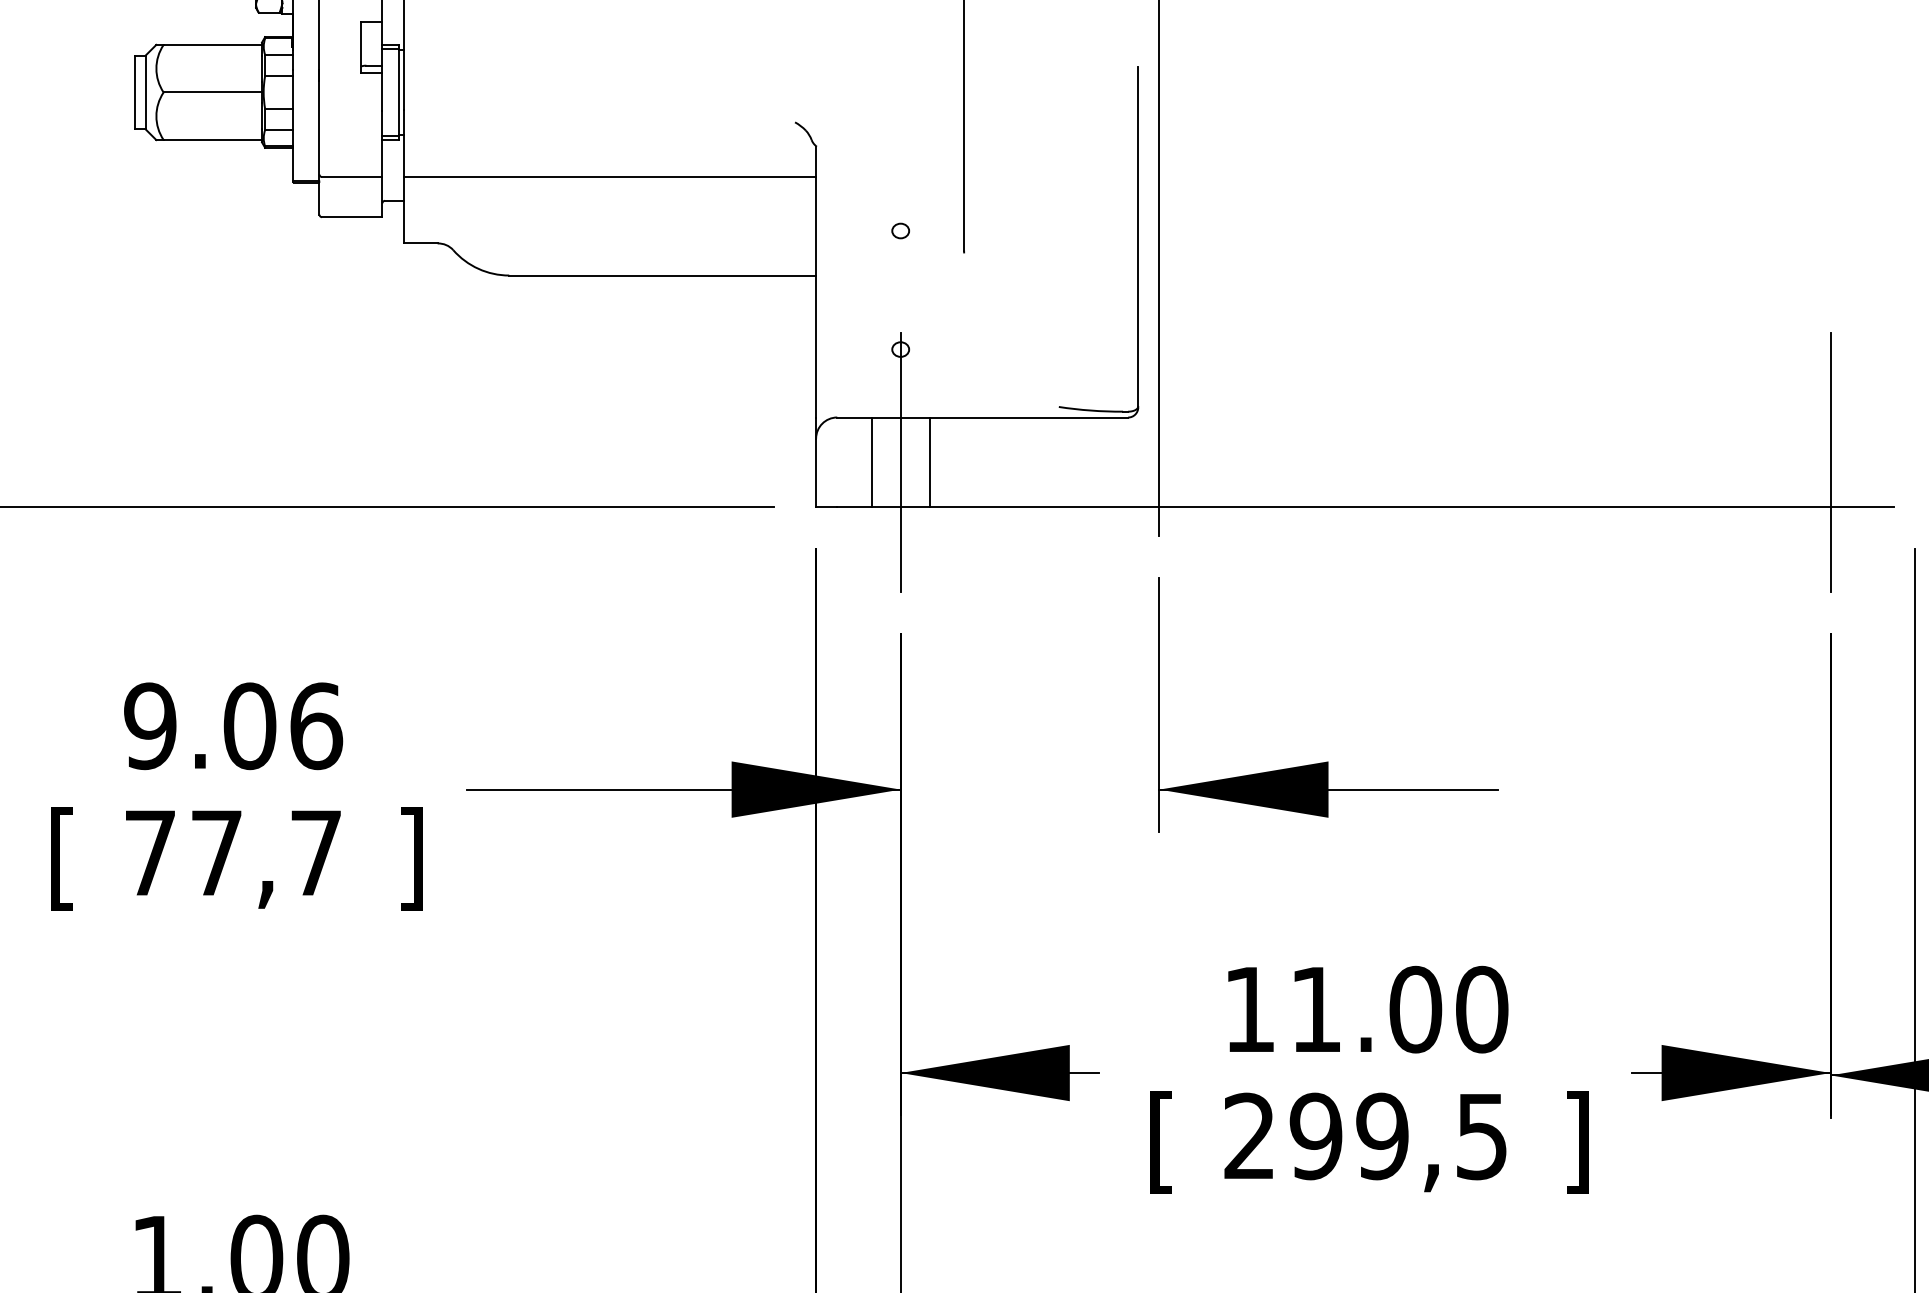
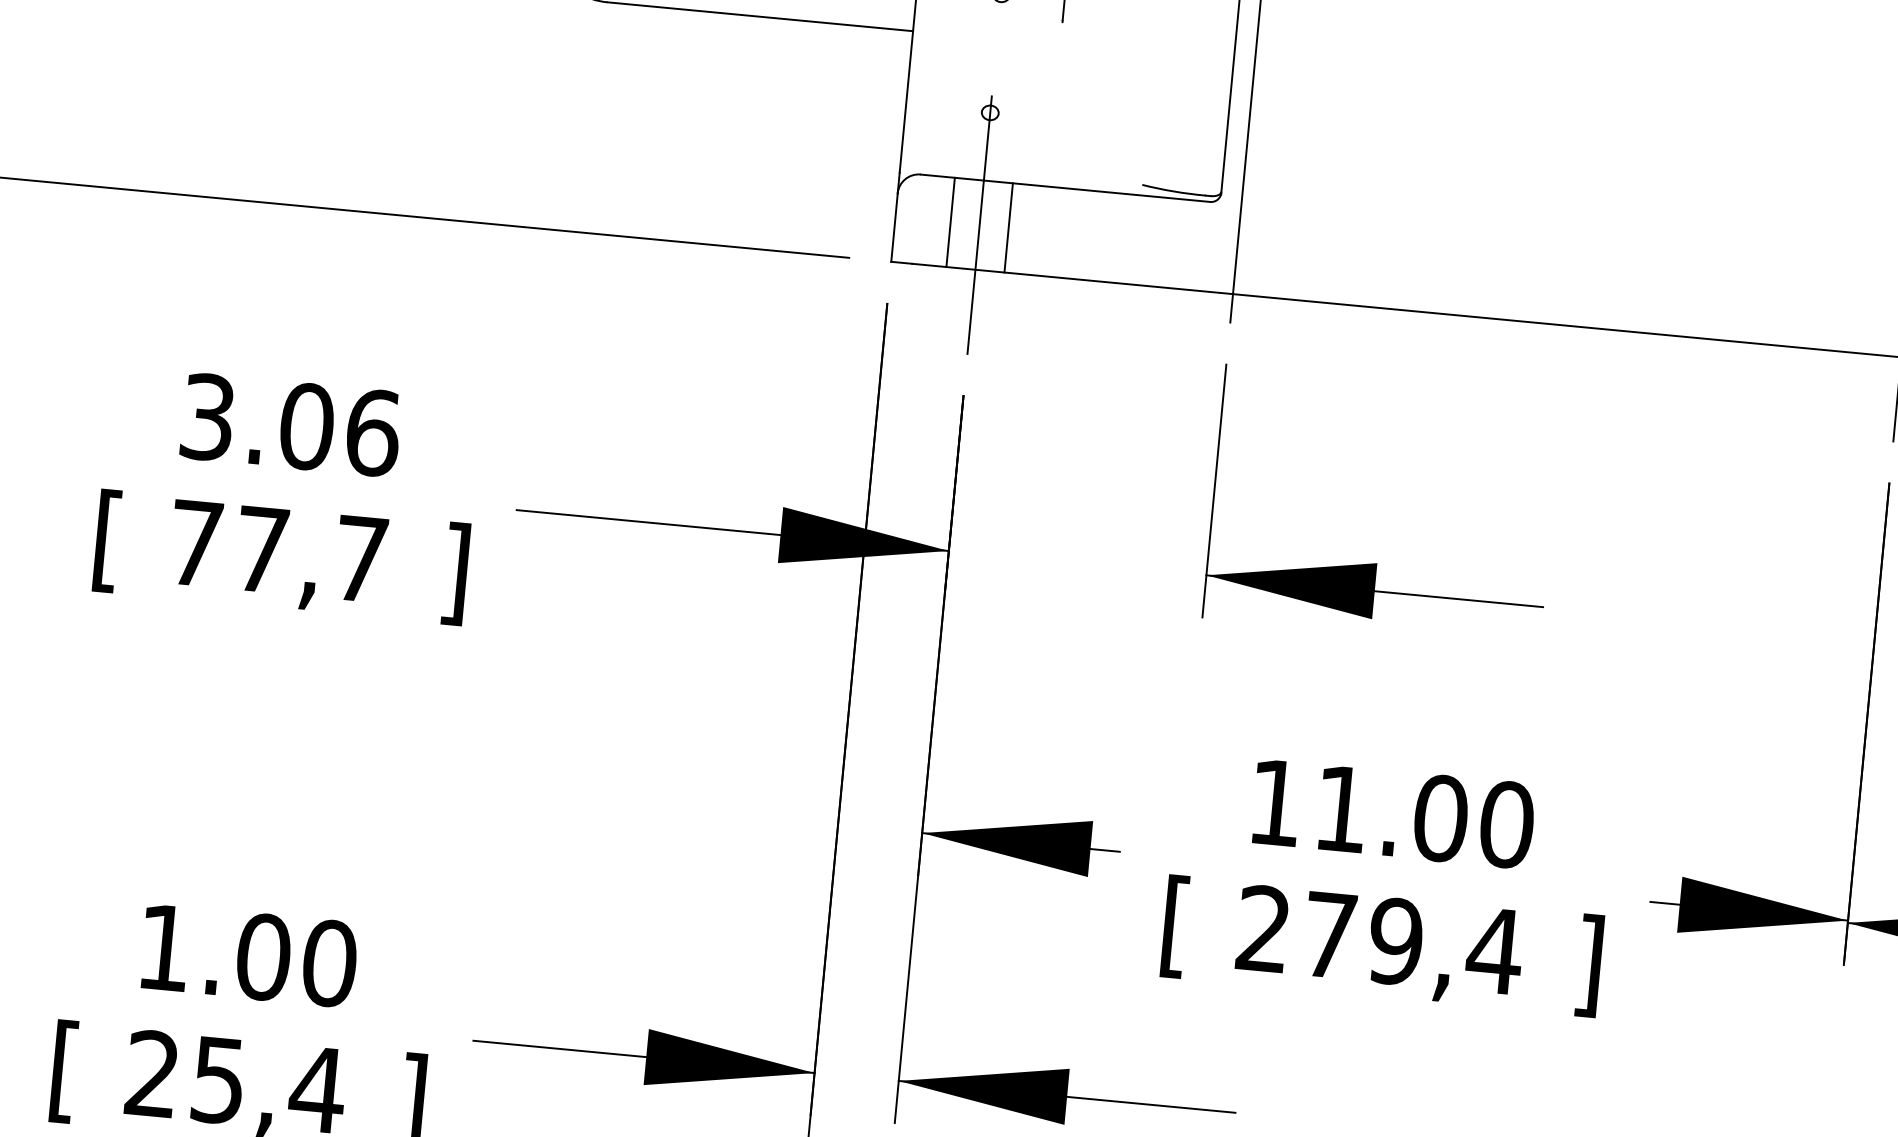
text: (150, 725) -> (208, 416), 9.06 -> 3.06
text: (1399, 1136) -> (1412, 943), 299,5 -> 279,4

